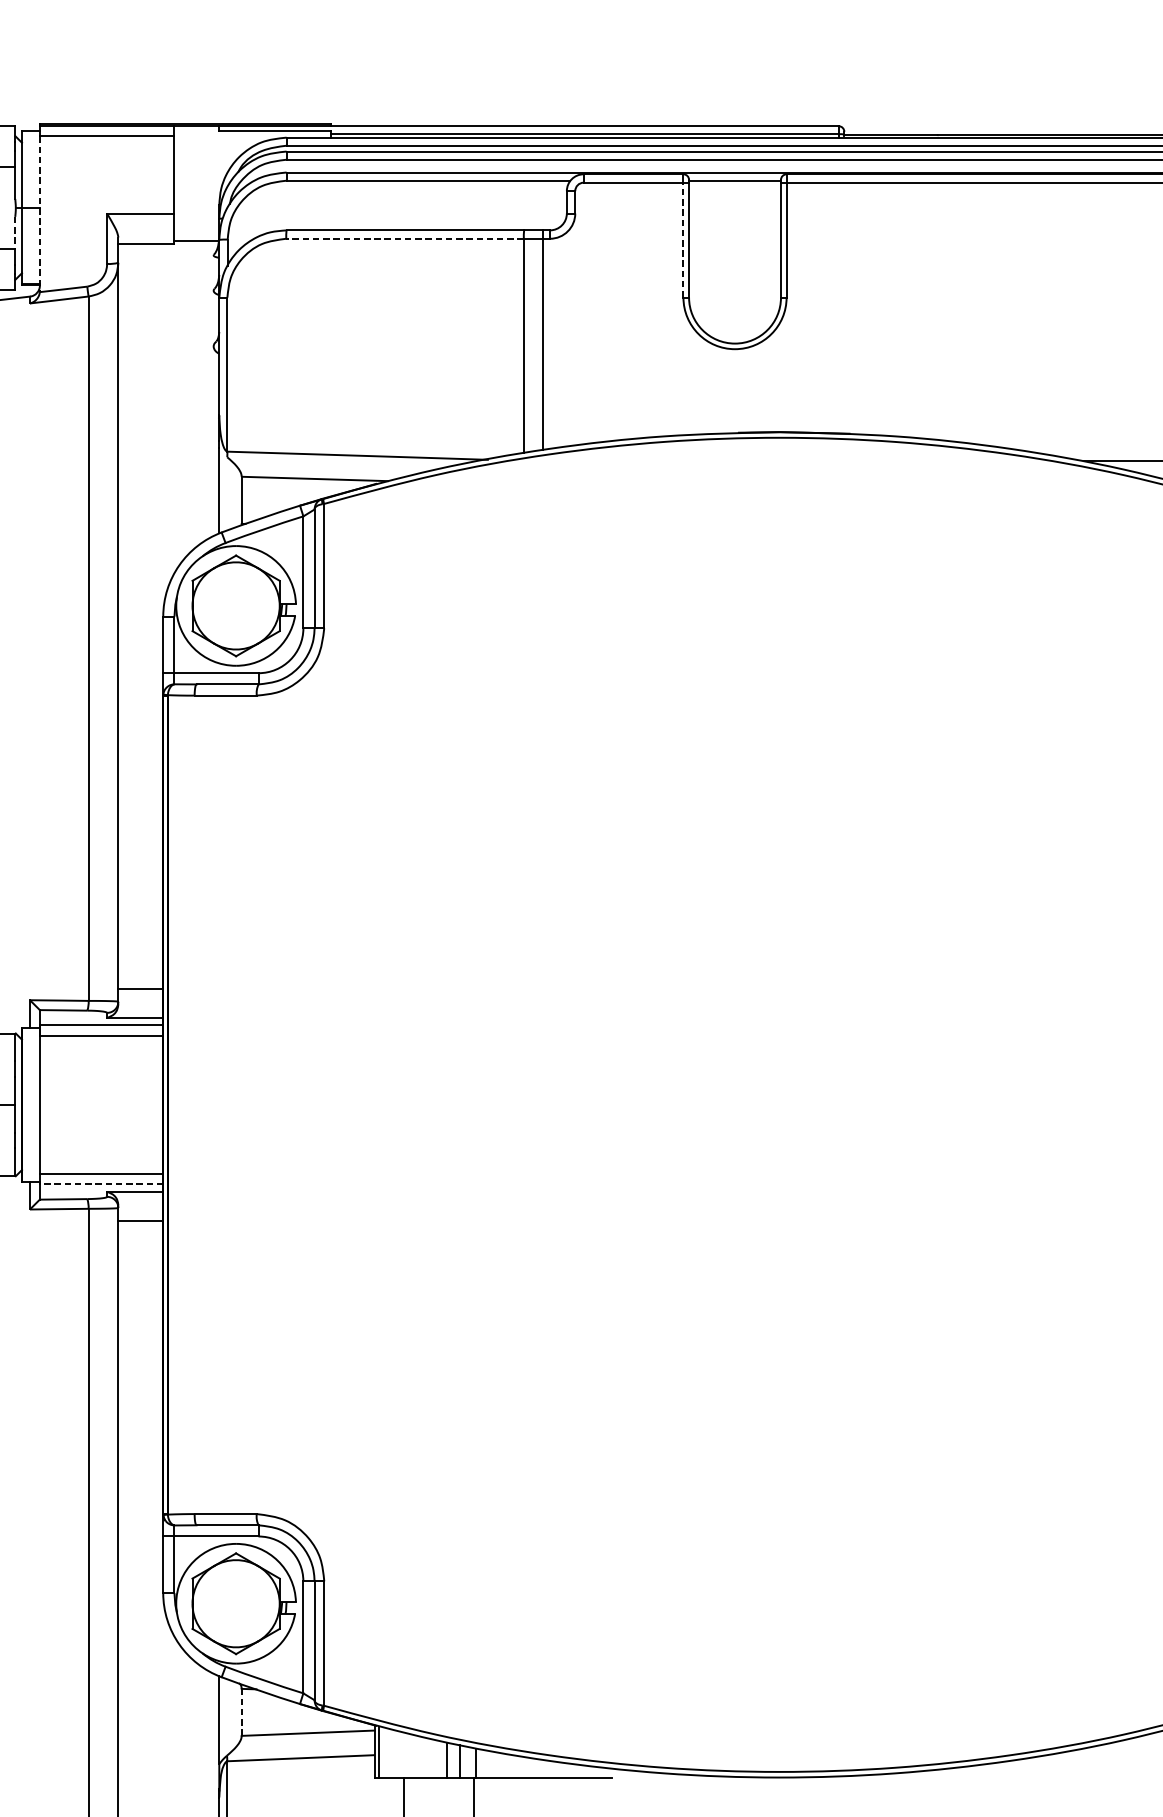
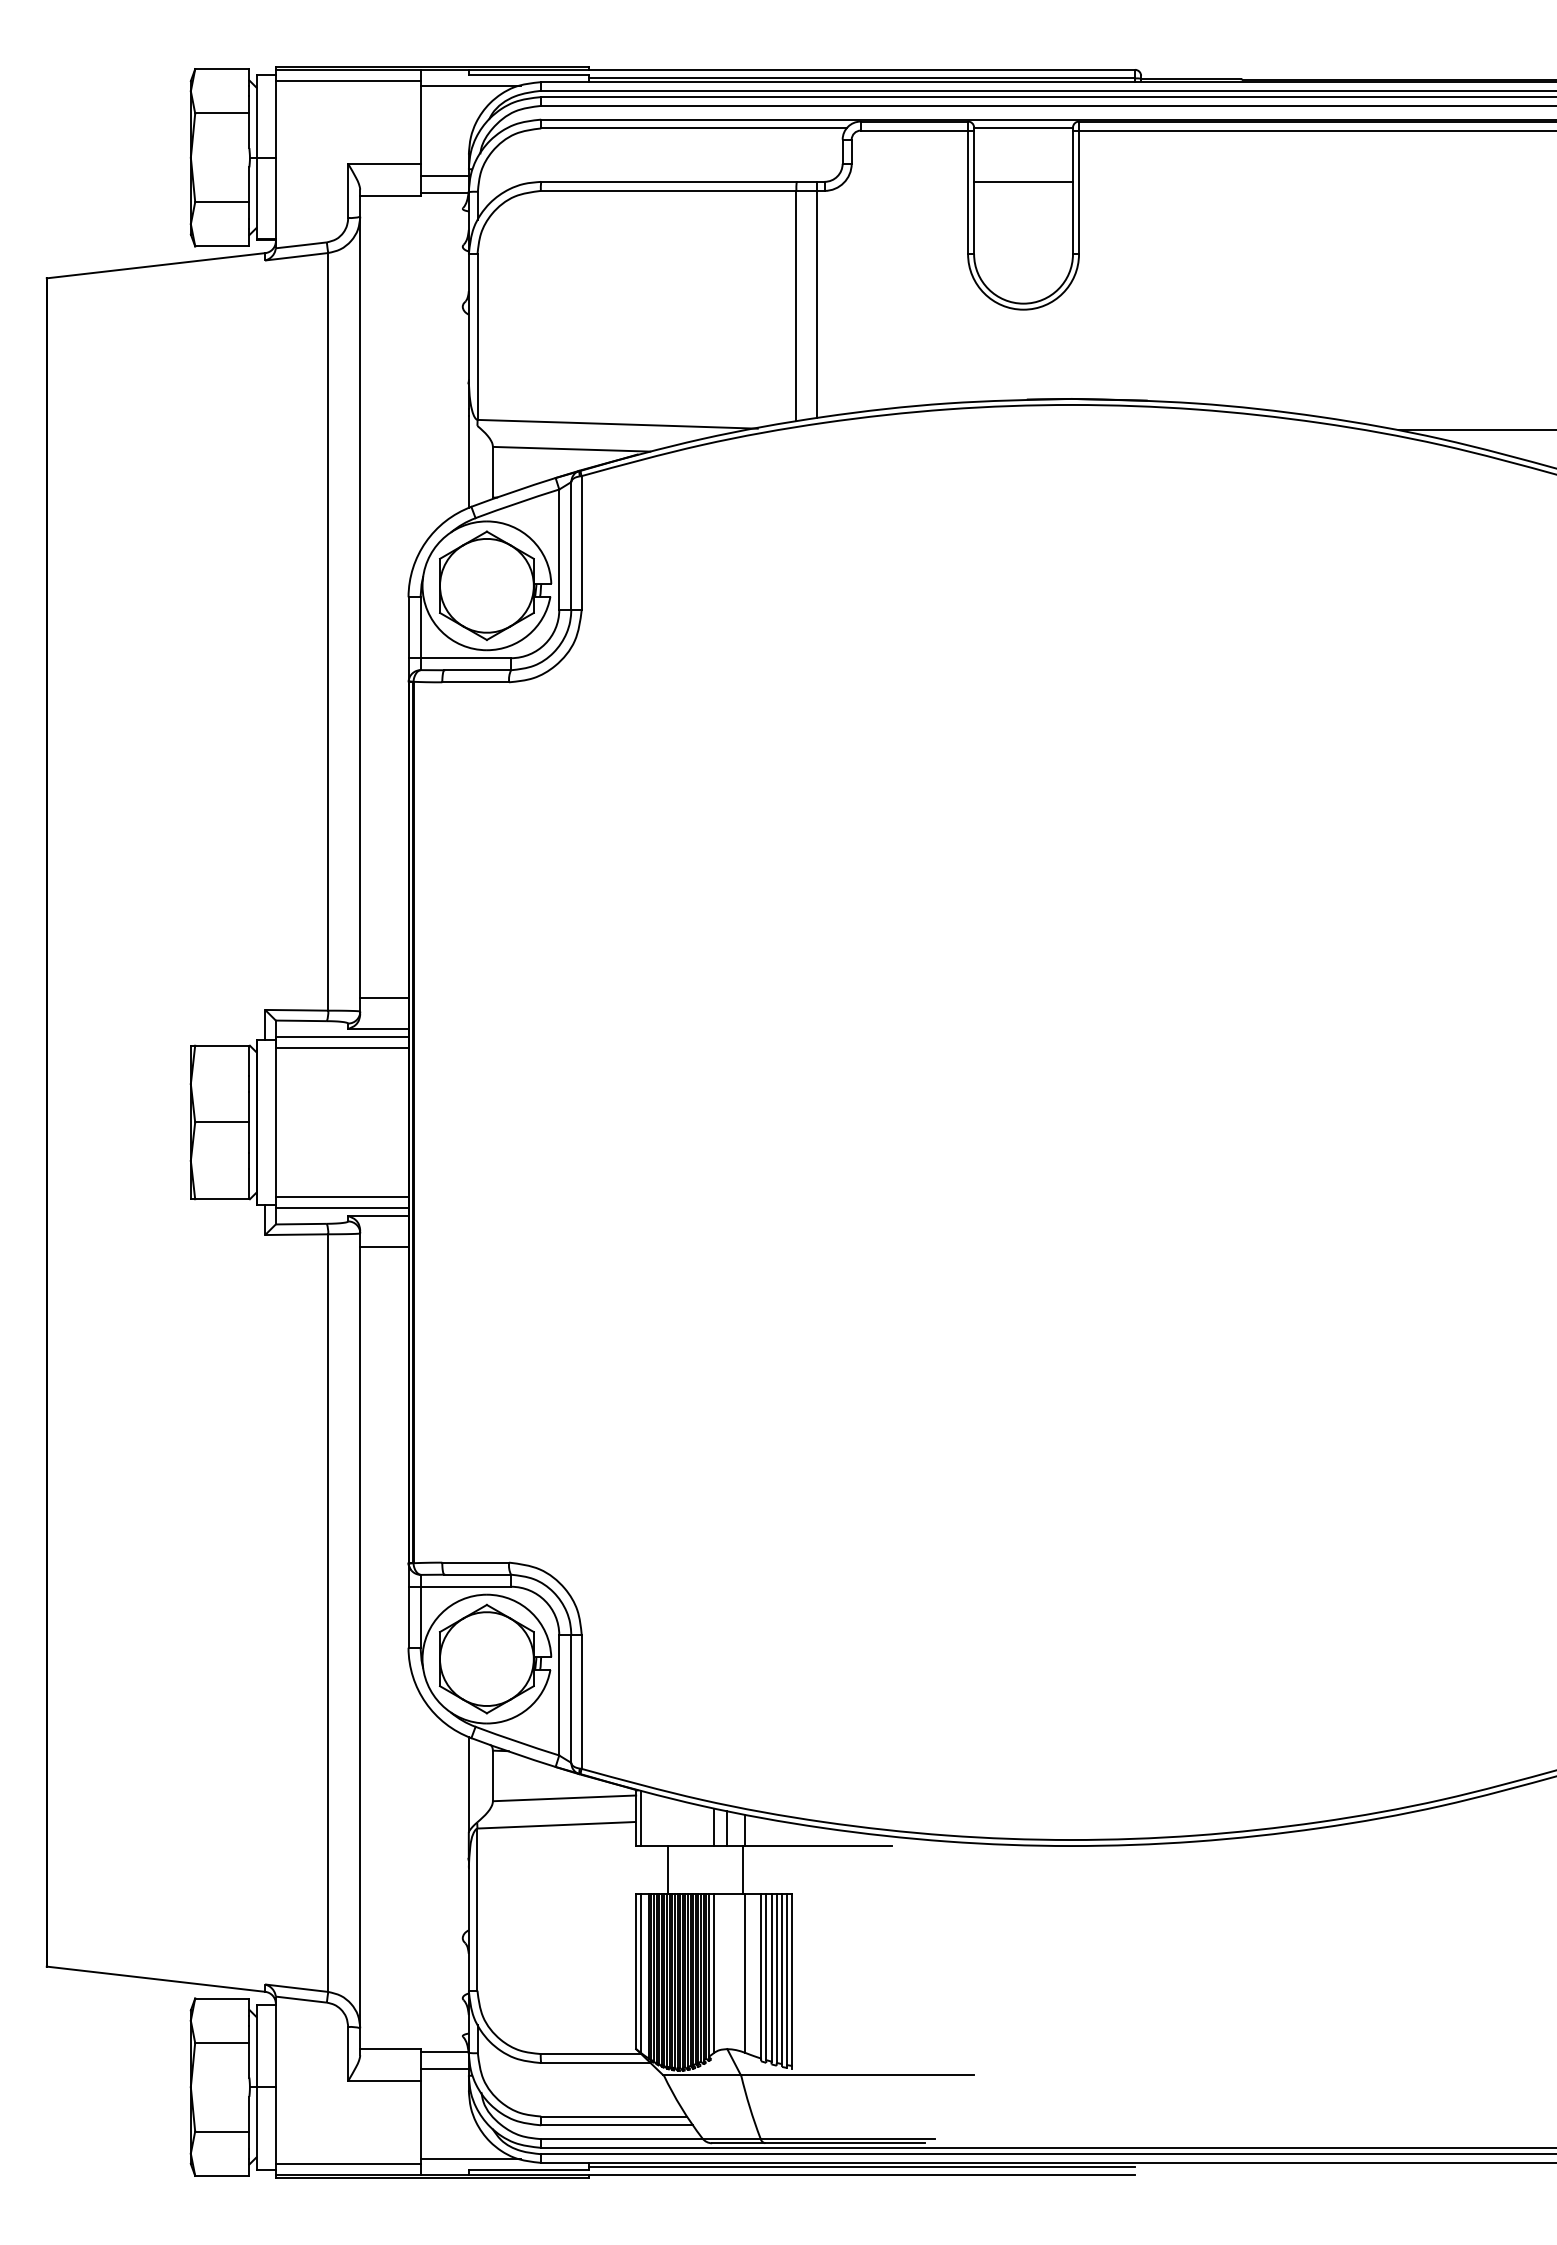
line: (220, 141) -> (470, 86), added
line: (39, 214) -> (275, 164), dashed -> solid
line: (196, 224) -> (444, 175), added
line: (734, 230) -> (1023, 181), added
line: (15, 233) -> (249, 185), dashed -> solid
line: (404, 238) -> (668, 190), dashed -> solid
line: (683, 240) -> (968, 192), dashed -> solid
line: (100, 1183) -> (341, 1207), dashed -> solid
line: (241, 1711) -> (492, 1775), dashed -> solid

